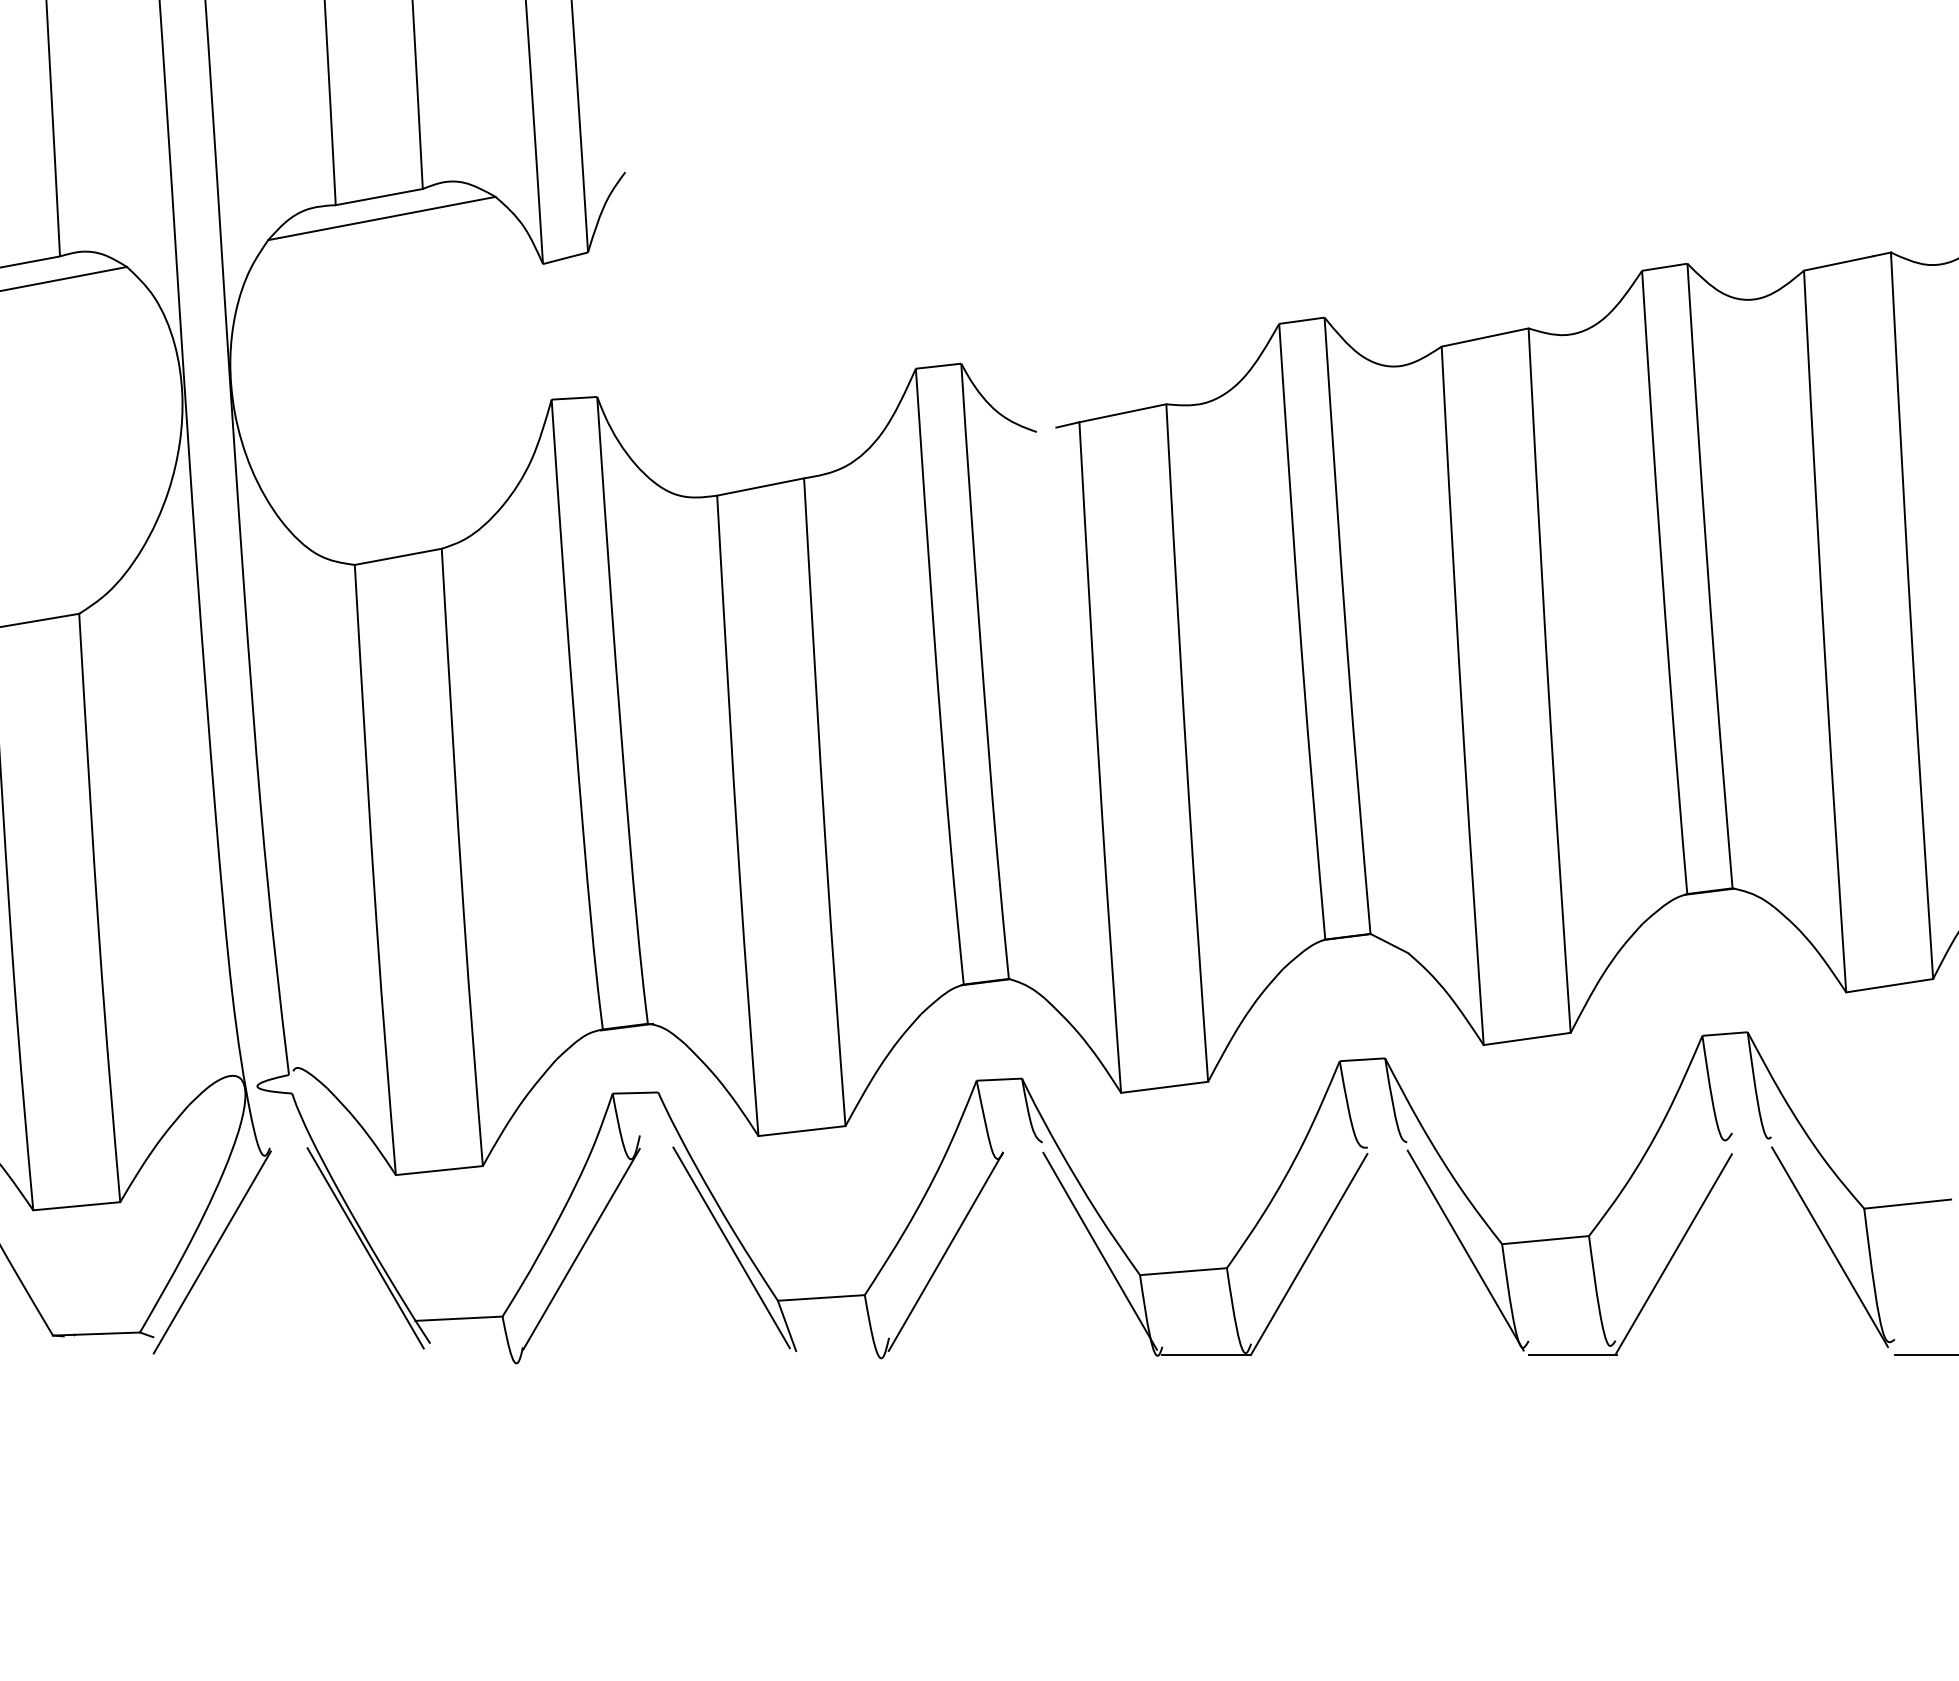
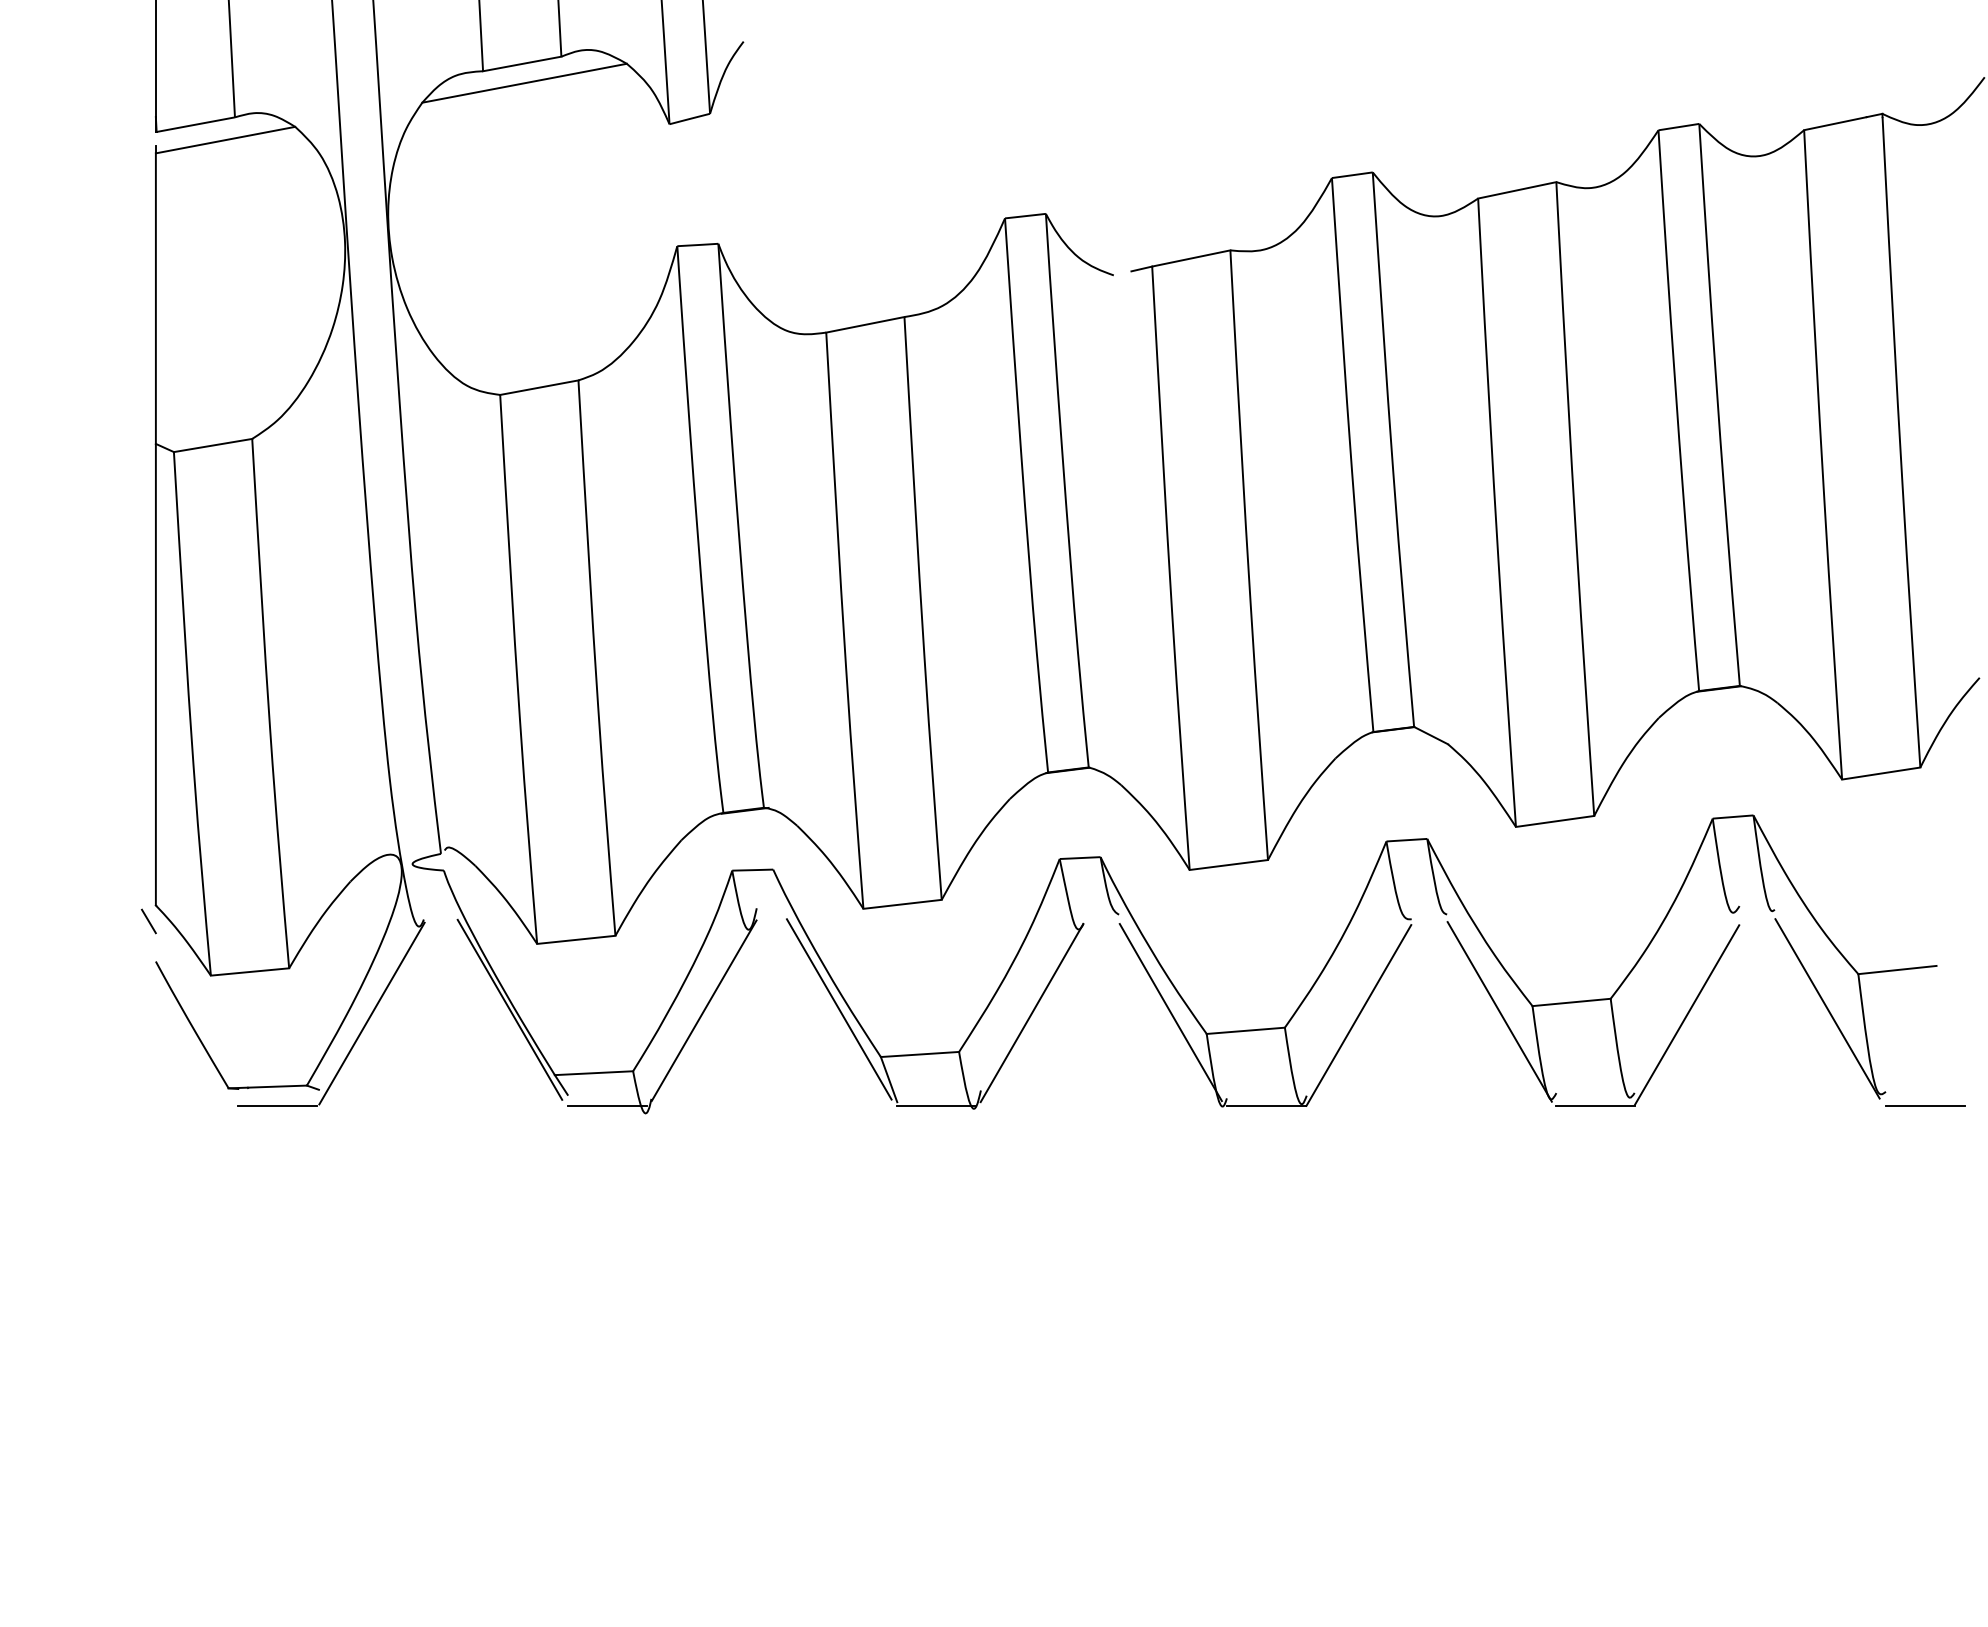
line: (107, 1354) -> (277, 1105), added
line: (472, 1354) -> (606, 1105), added
line: (839, 1354) -> (936, 1105), added

